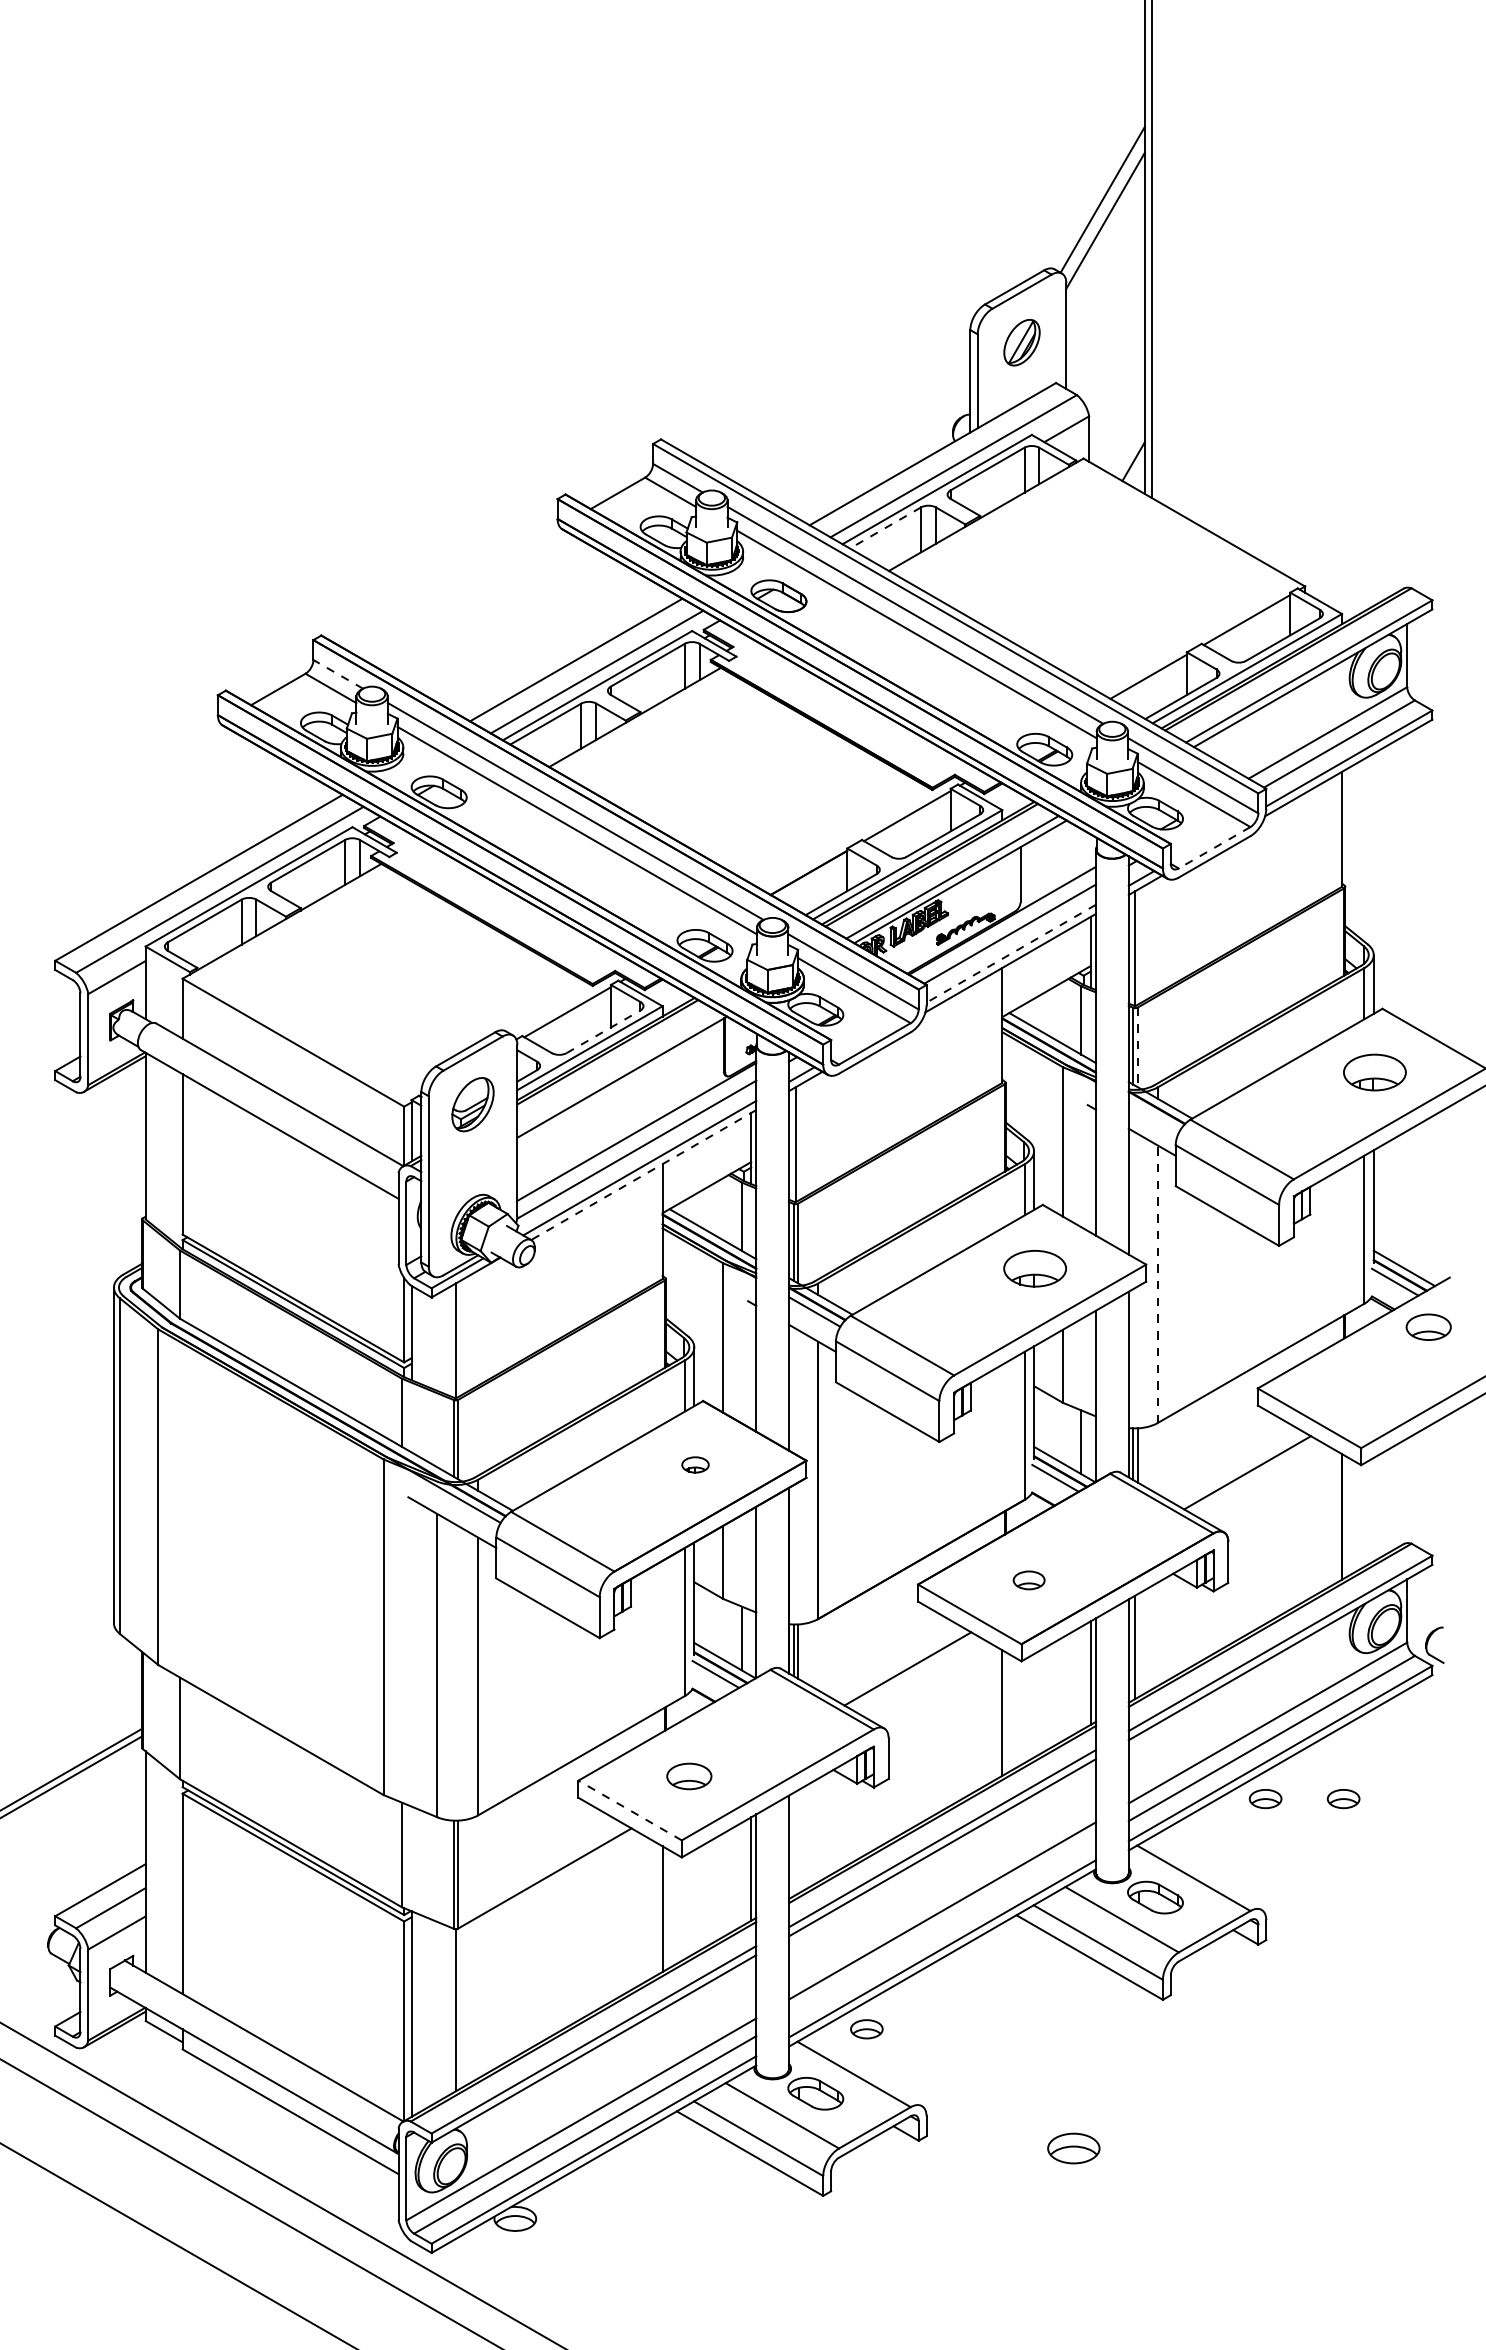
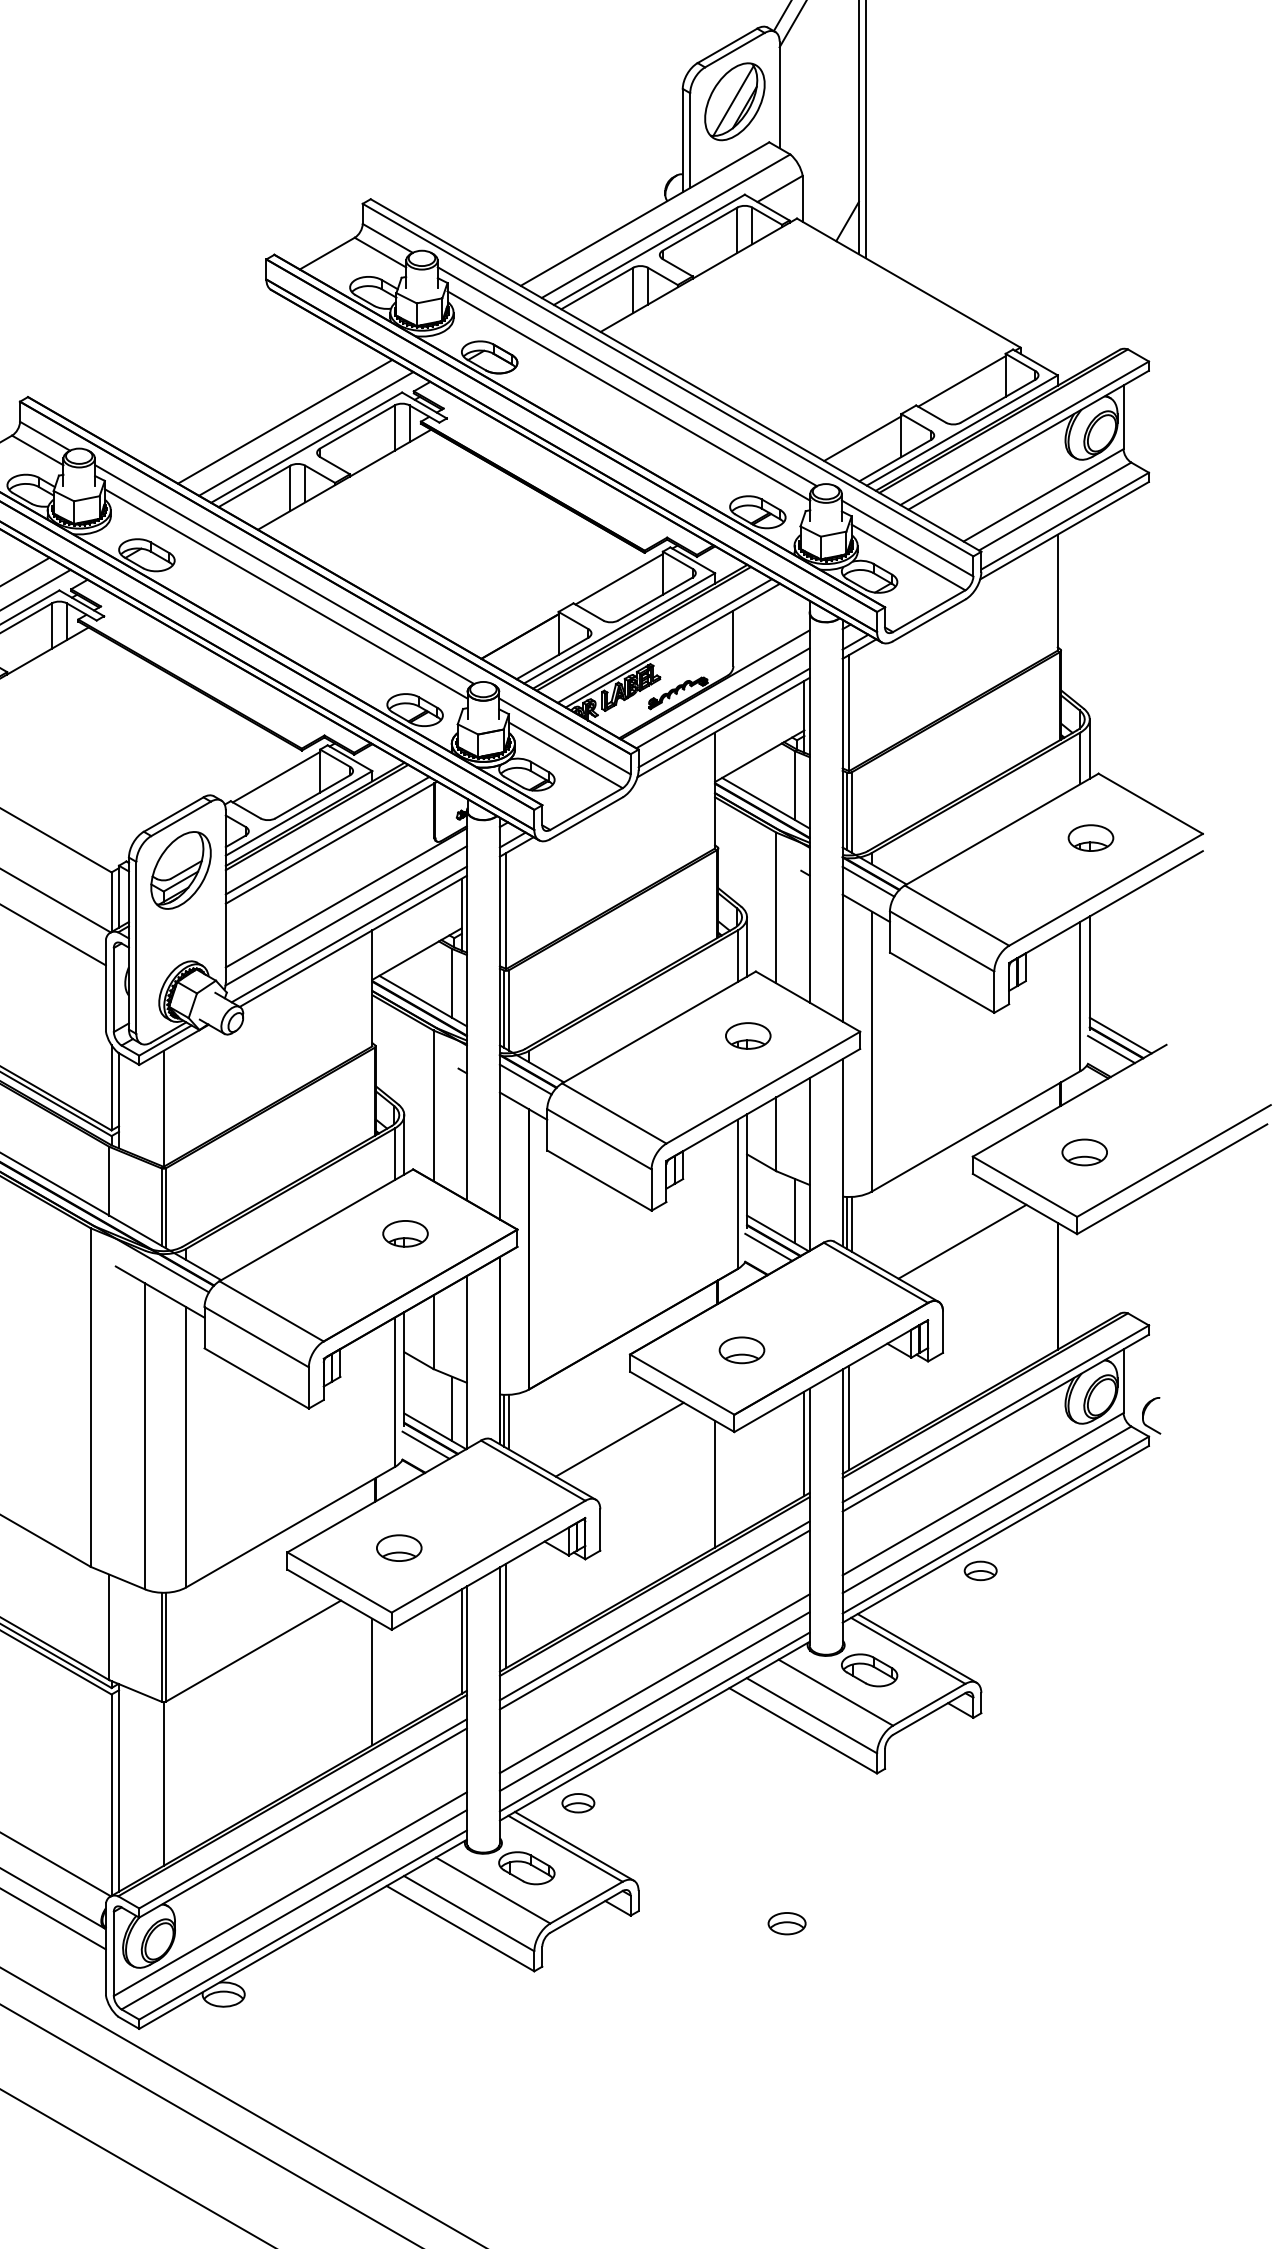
part: (1021, 342) -> (734, 101), size x1.67
line: (885, 528) -> (597, 289), dashed -> solid
line: (338, 674) -> (45, 436), dashed -> solid
line: (1214, 848) -> (929, 611), dashed -> solid
line: (1011, 953) -> (724, 717), dashed -> solid
line: (603, 1031) -> (312, 796), dashed -> solid
line: (1137, 1047) -> (851, 812), dashed -> solid
line: (618, 1070) -> (327, 835), added
part: (1374, 1072) -> (1090, 837), size x0.71
part: (472, 1104) -> (180, 870), size x1.43
line: (1154, 1115) -> (868, 881), added
line: (643, 1175) -> (353, 941), dashed -> solid
part: (1035, 1268) -> (748, 1035), size x0.71
line: (1157, 1284) -> (871, 1051), dashed -> solid
part: (1428, 1326) -> (1084, 1151), moved
part: (695, 1464) -> (405, 1233), size x1.67
part: (1029, 1580) -> (742, 1350), size x1.43
part: (1343, 1799) -> (1059, 1571), removed
line: (630, 1810) -> (339, 1582), dashed -> solid
line: (795, 1843) -> (506, 1615), added
line: (1202, 1875) -> (917, 1648), added
line: (942, 1928) -> (654, 1701), added
line: (862, 2071) -> (573, 1845), added
part: (1073, 2148) -> (786, 1923), size x0.71

